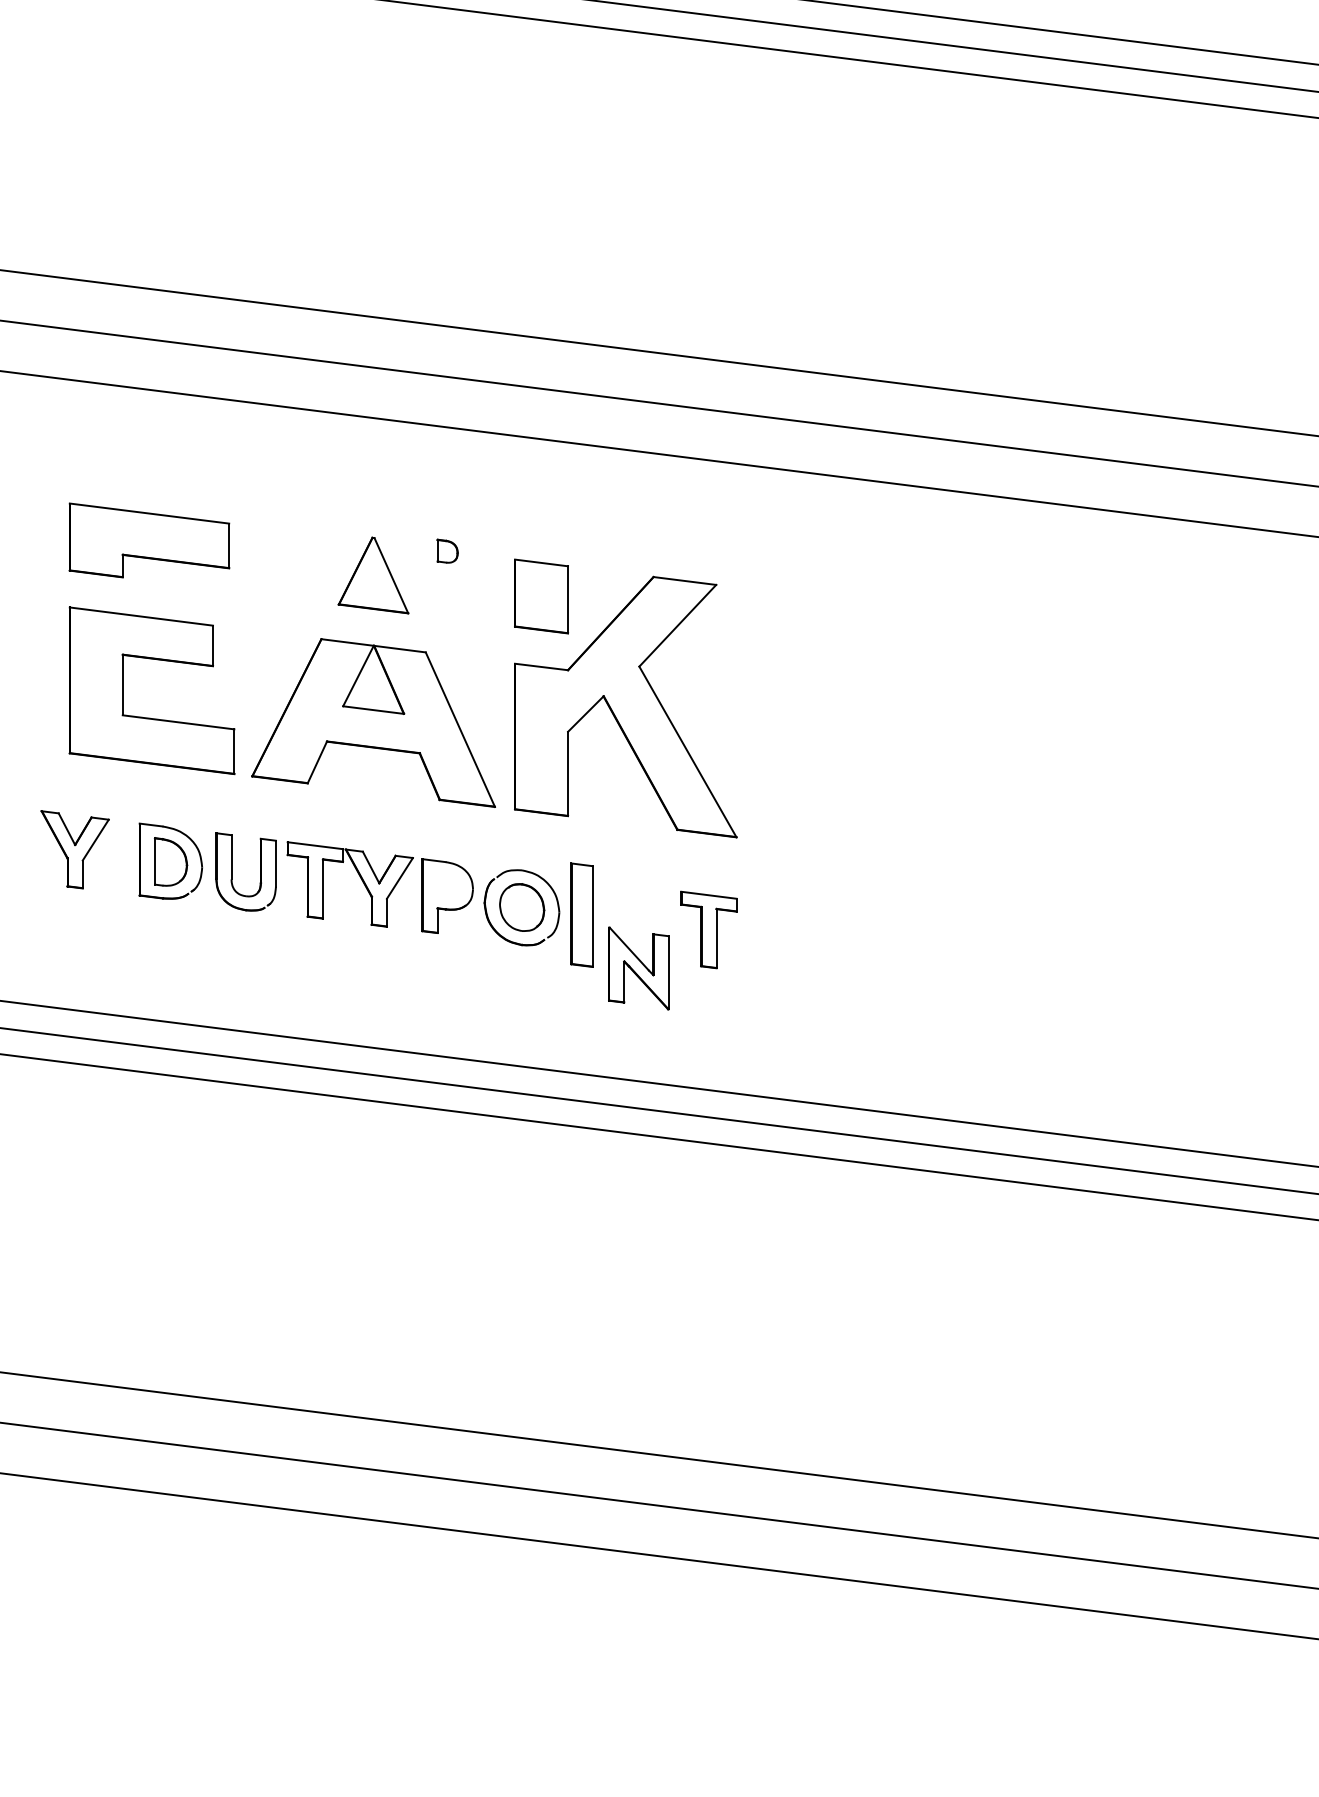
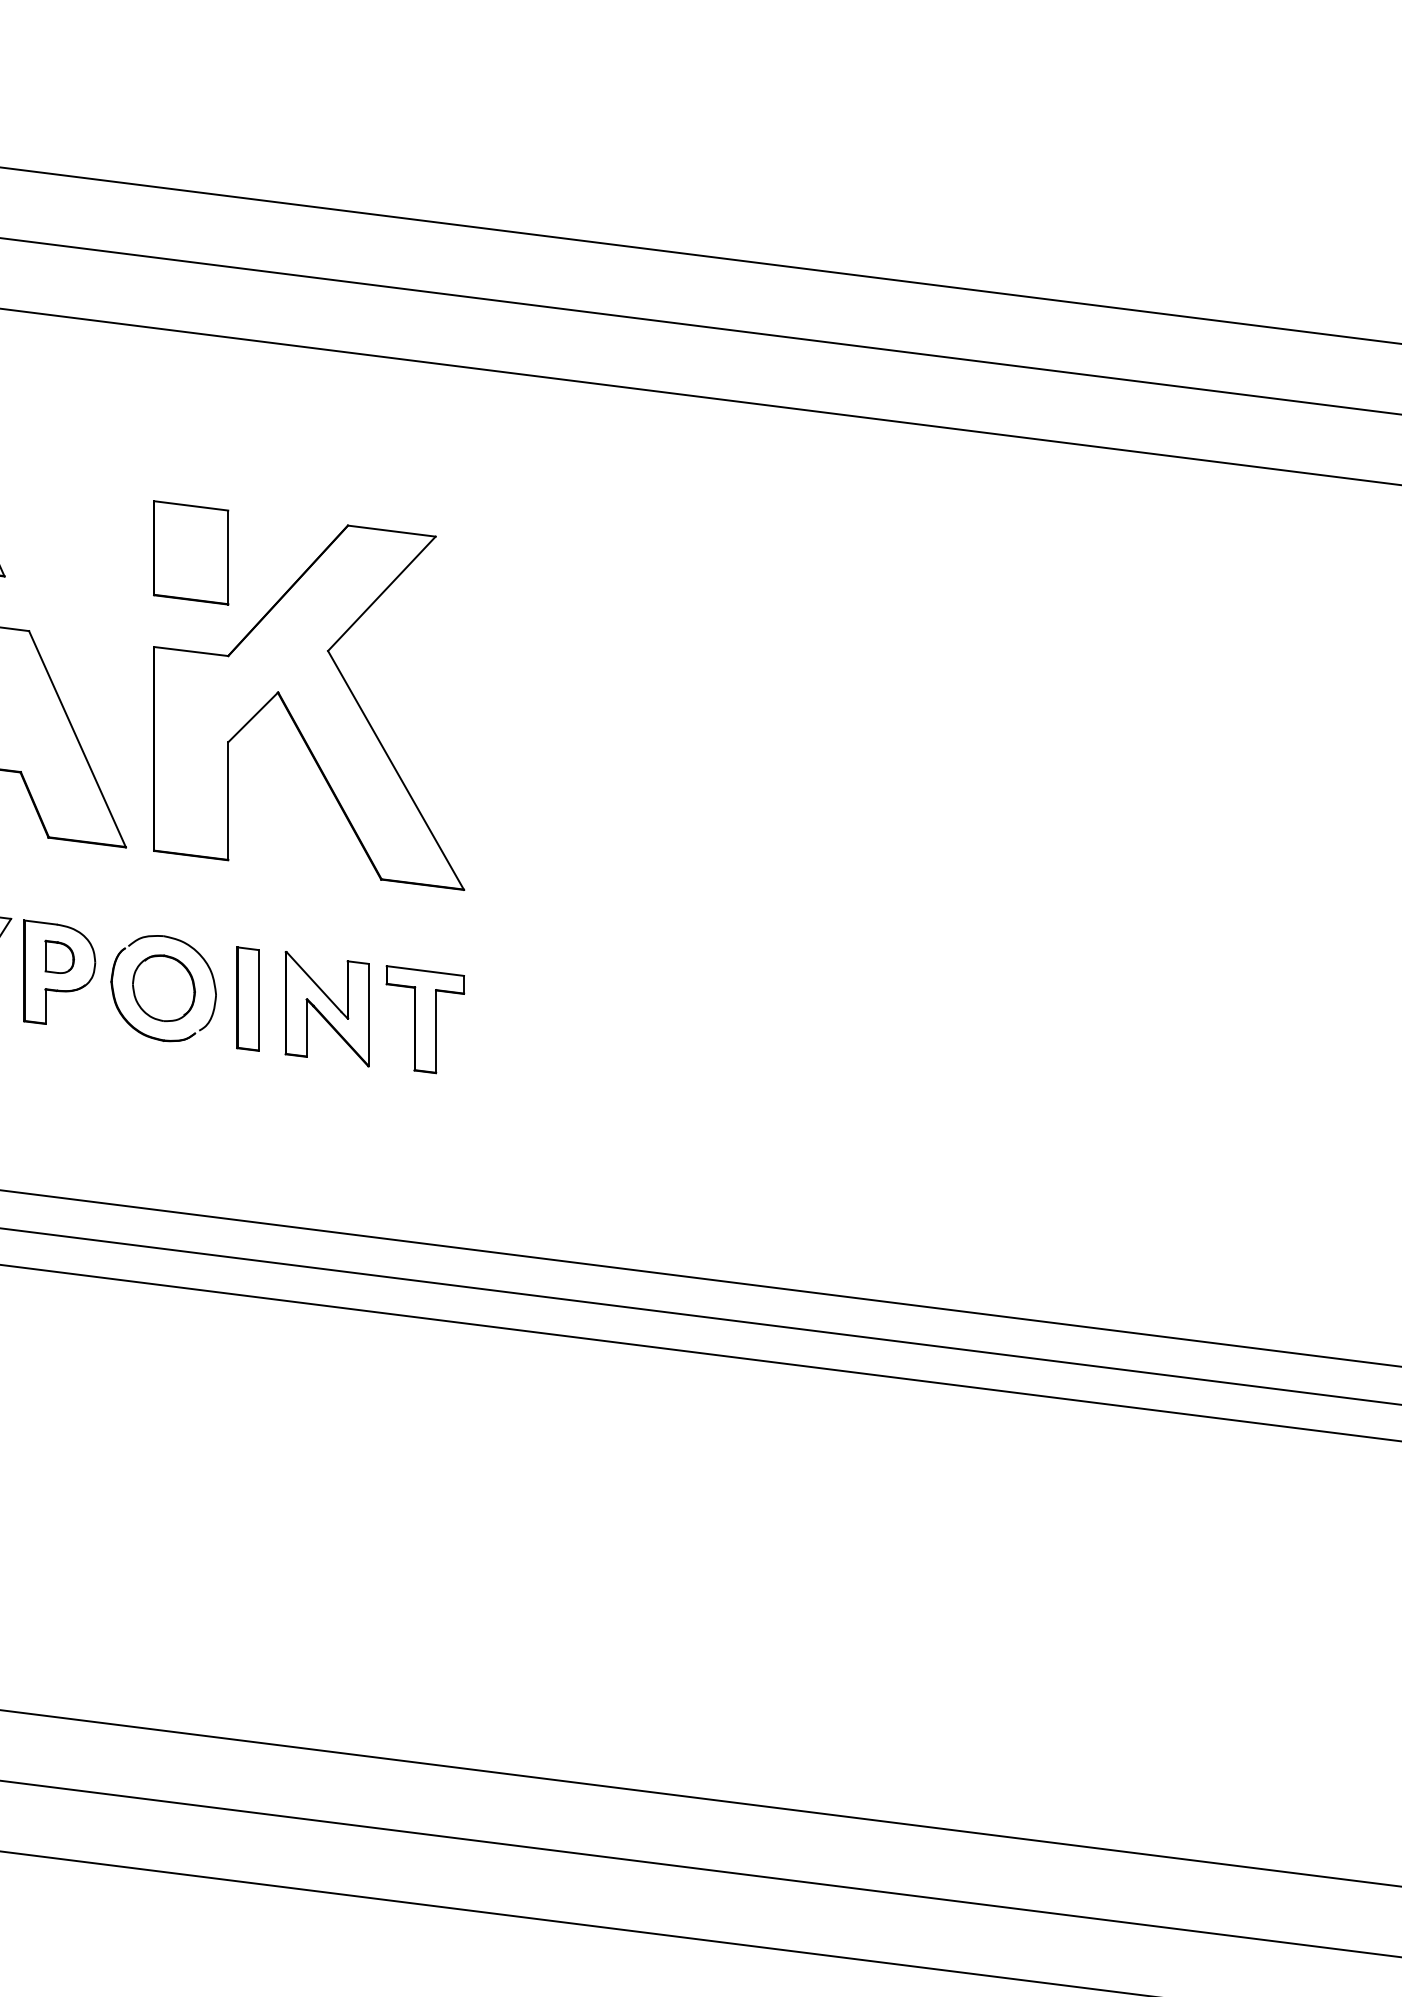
part: (447, 550) -> (59, 955), moved
part: (581, 915) -> (247, 999), size x0.71
part: (638, 968) -> (326, 1009), moved

